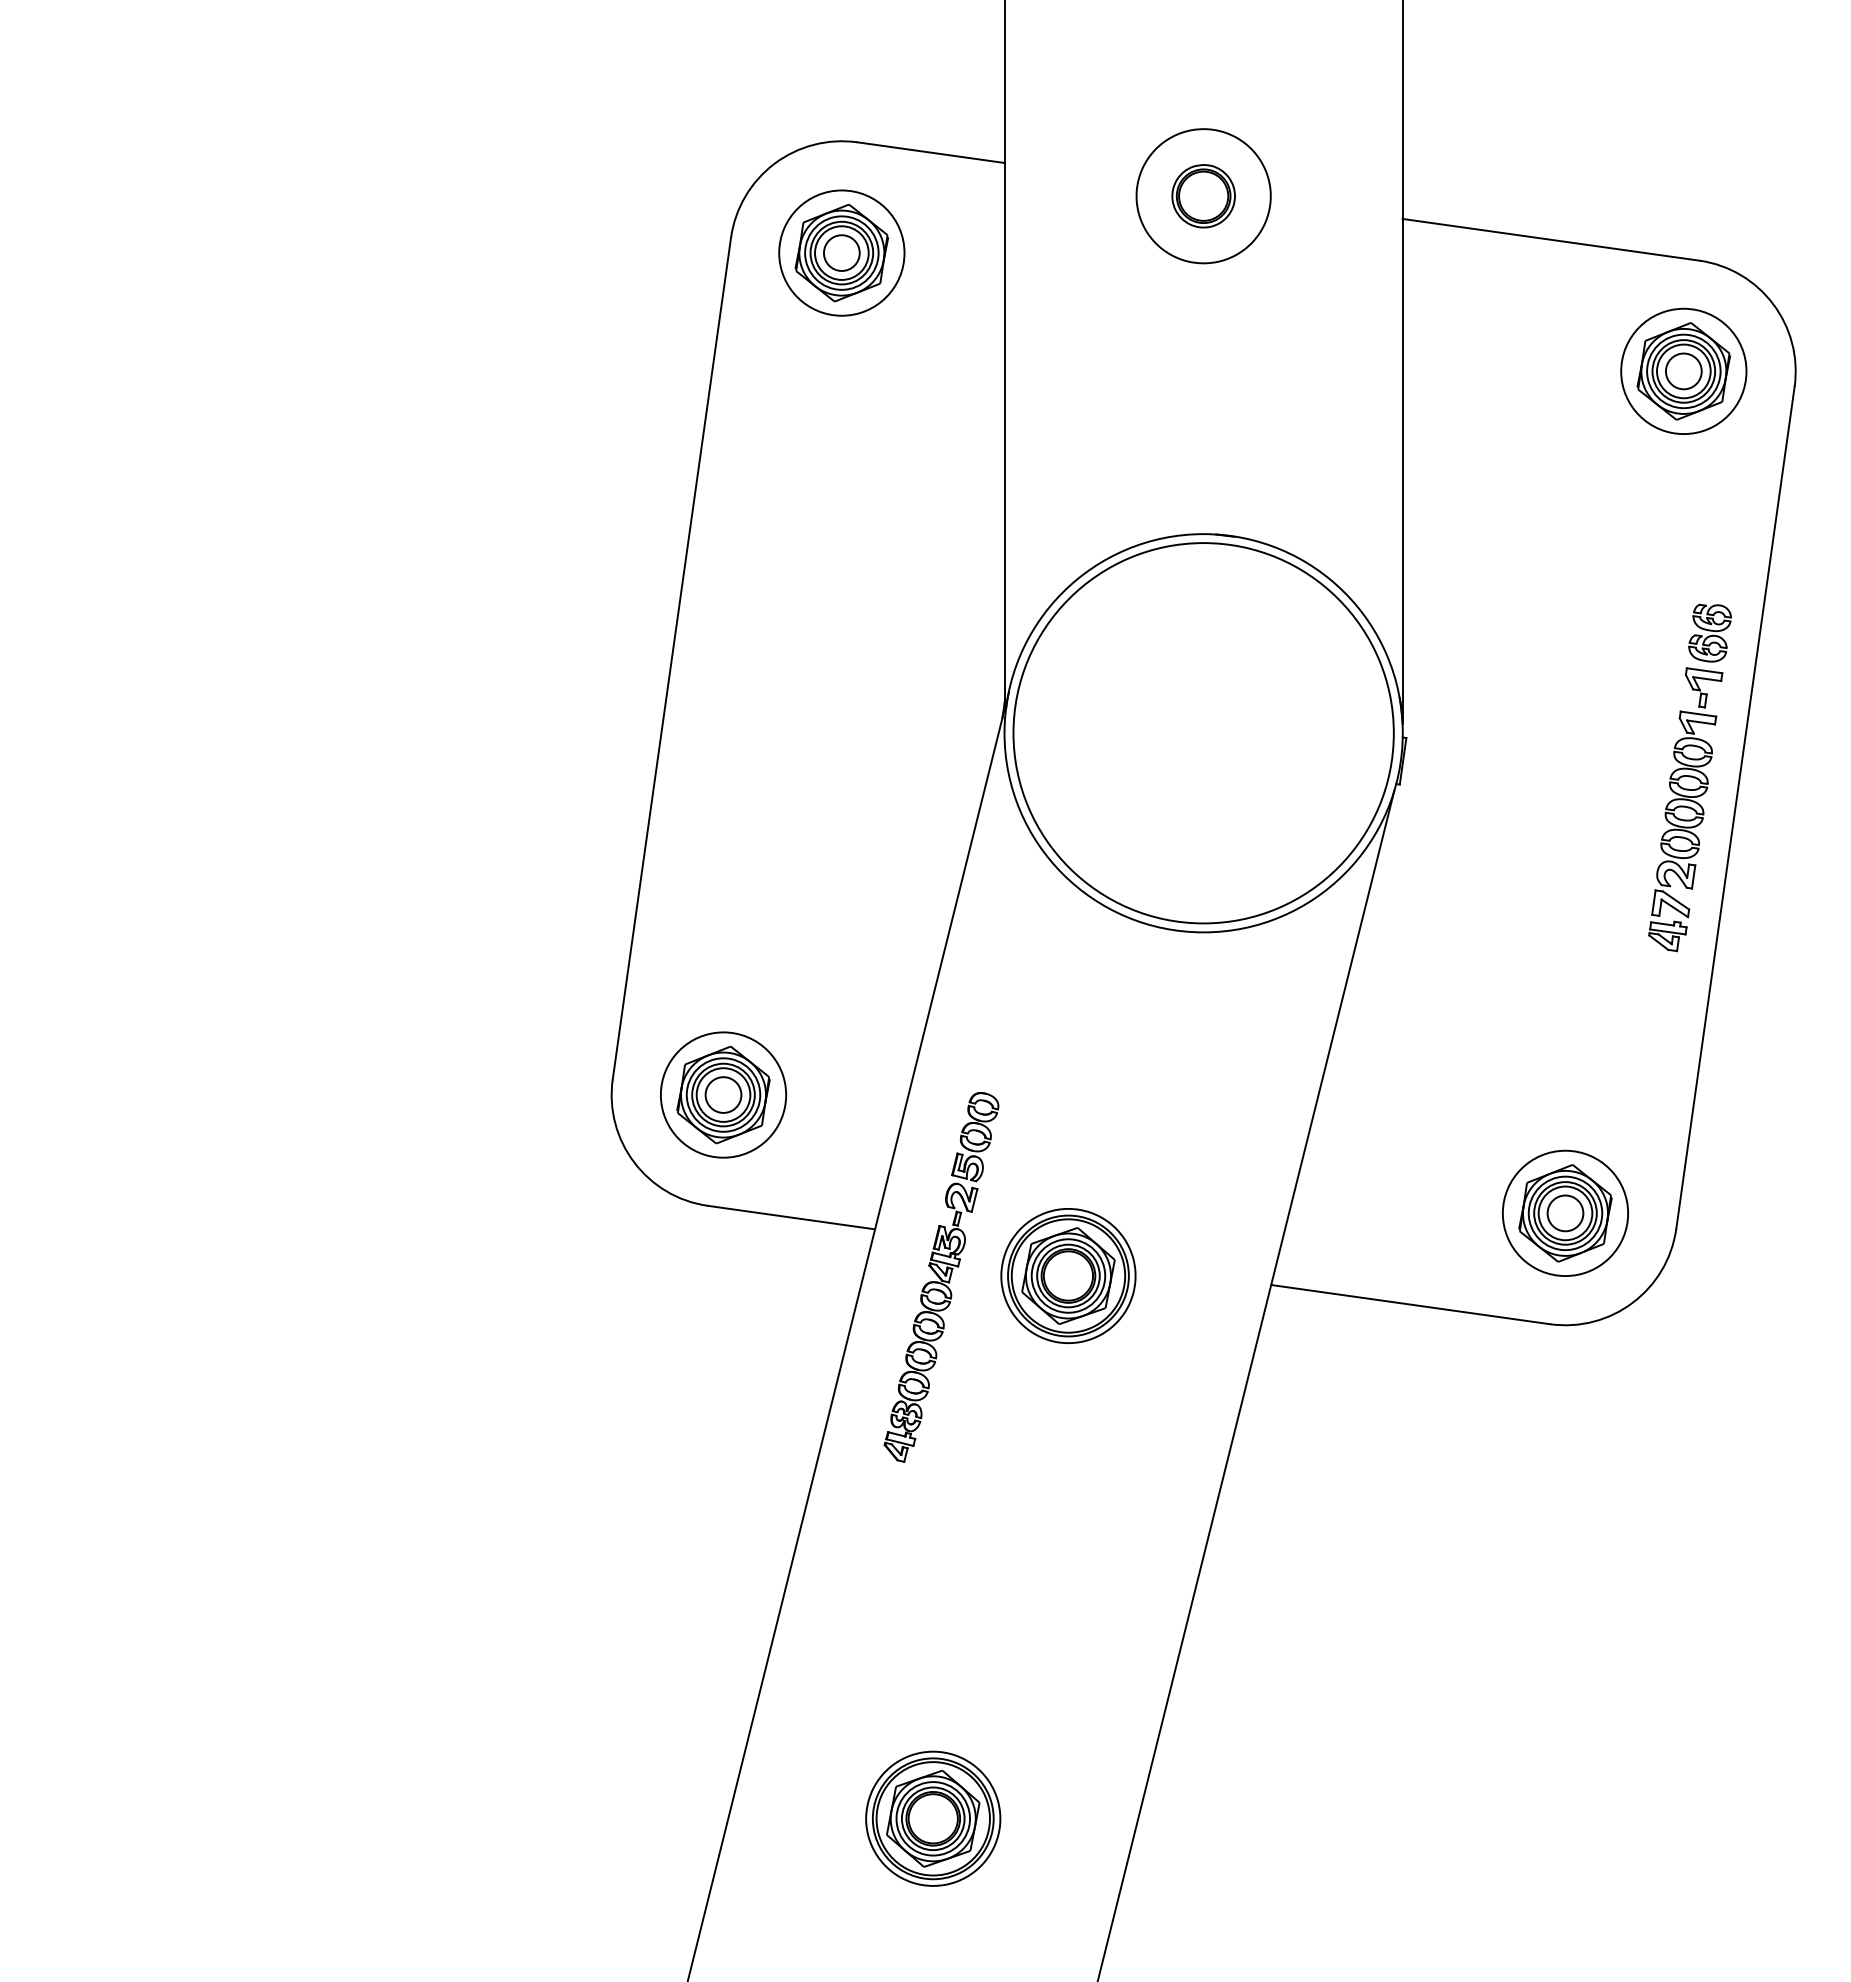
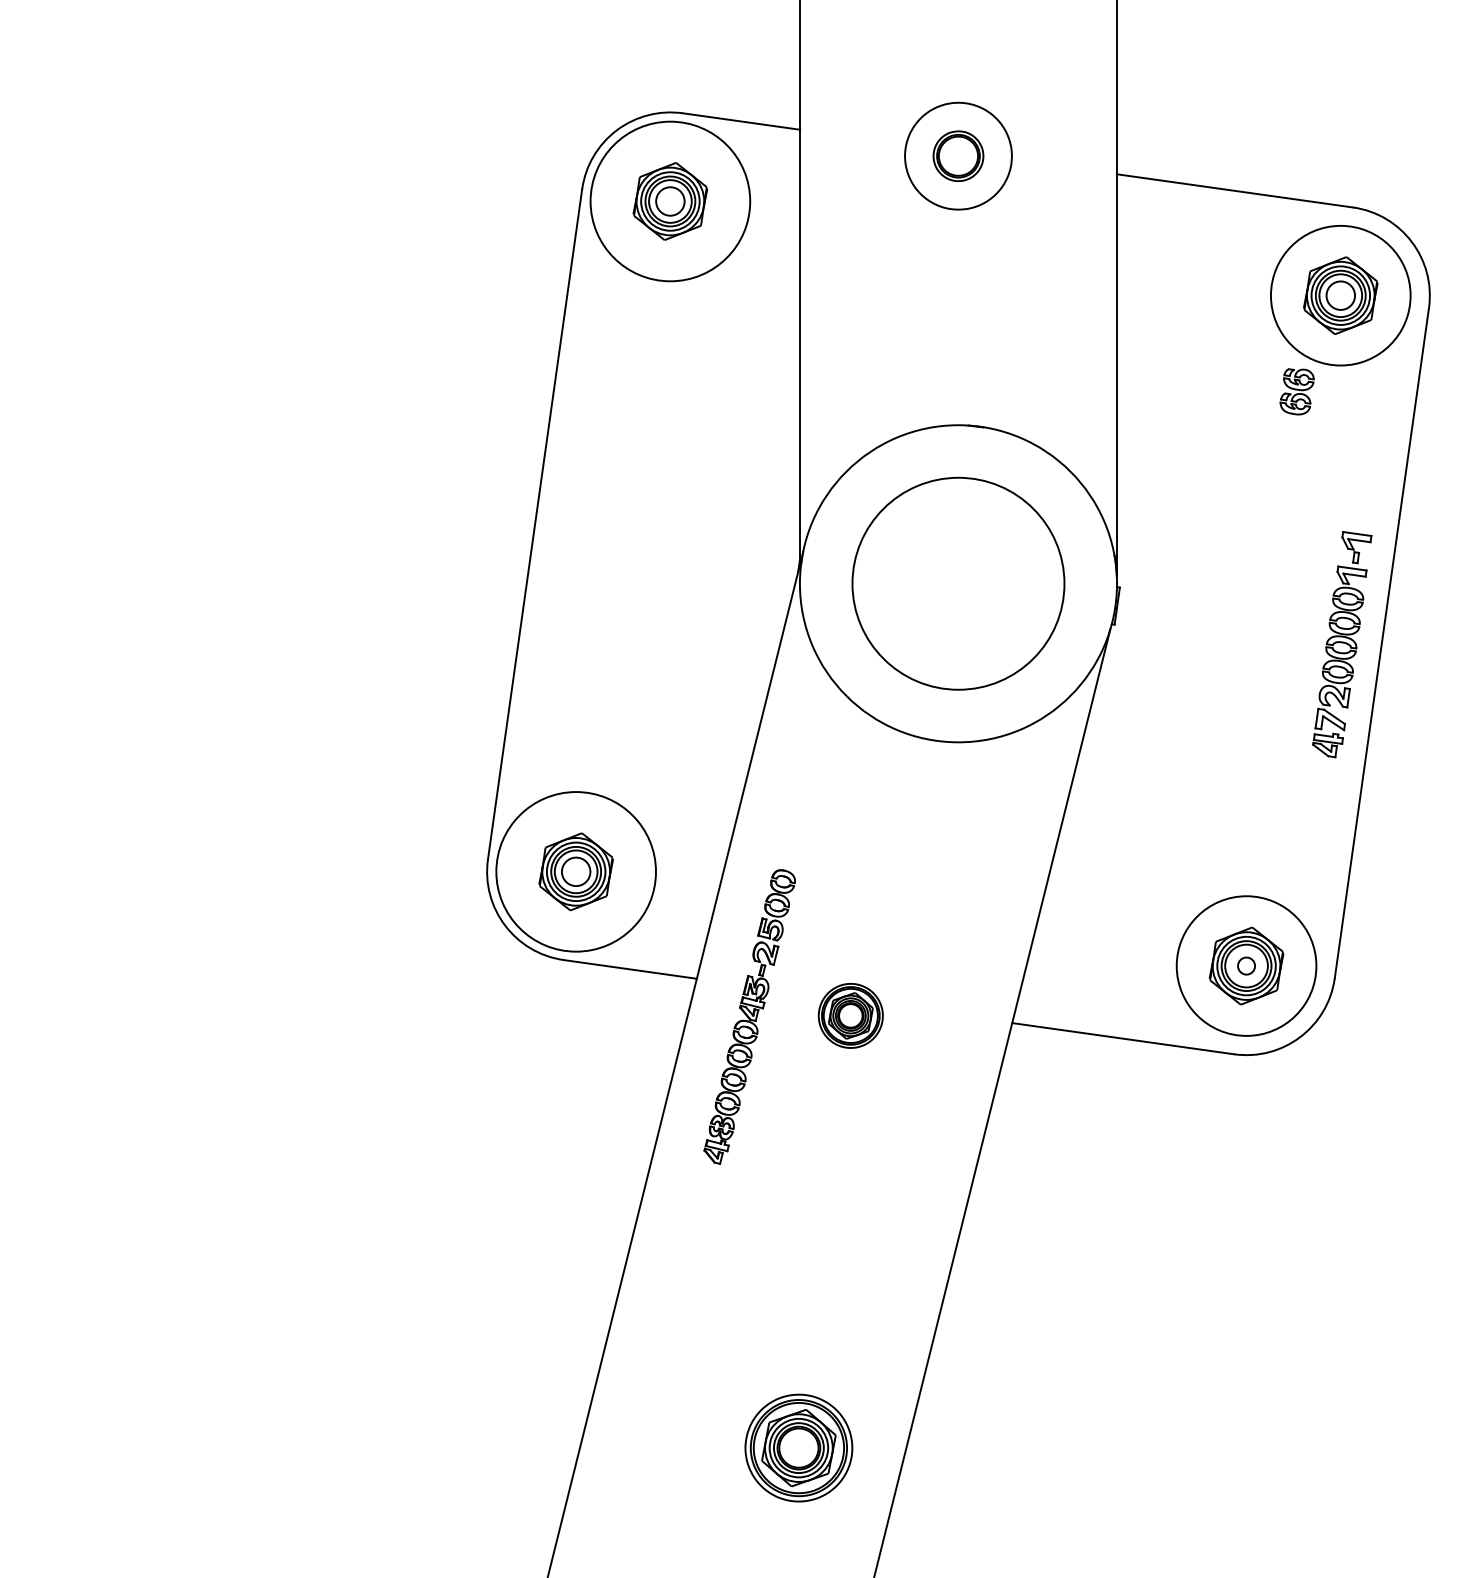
circle: (841, 252) -> (670, 201), size x1.6
circle: (1683, 371) -> (1340, 295), size x1.4
part: (1709, 632) -> (1296, 391), moved
circle: (1203, 733) -> (958, 583), size x0.7
circle: (723, 1094) -> (576, 871), size x1.6
circle: (1565, 1213) -> (1246, 966), size x0.6
circle: (1565, 1213) -> (1246, 966), size x1.4
part: (1068, 1275) -> (850, 1015), size x0.6
part: (933, 1818) -> (799, 1447), moved

